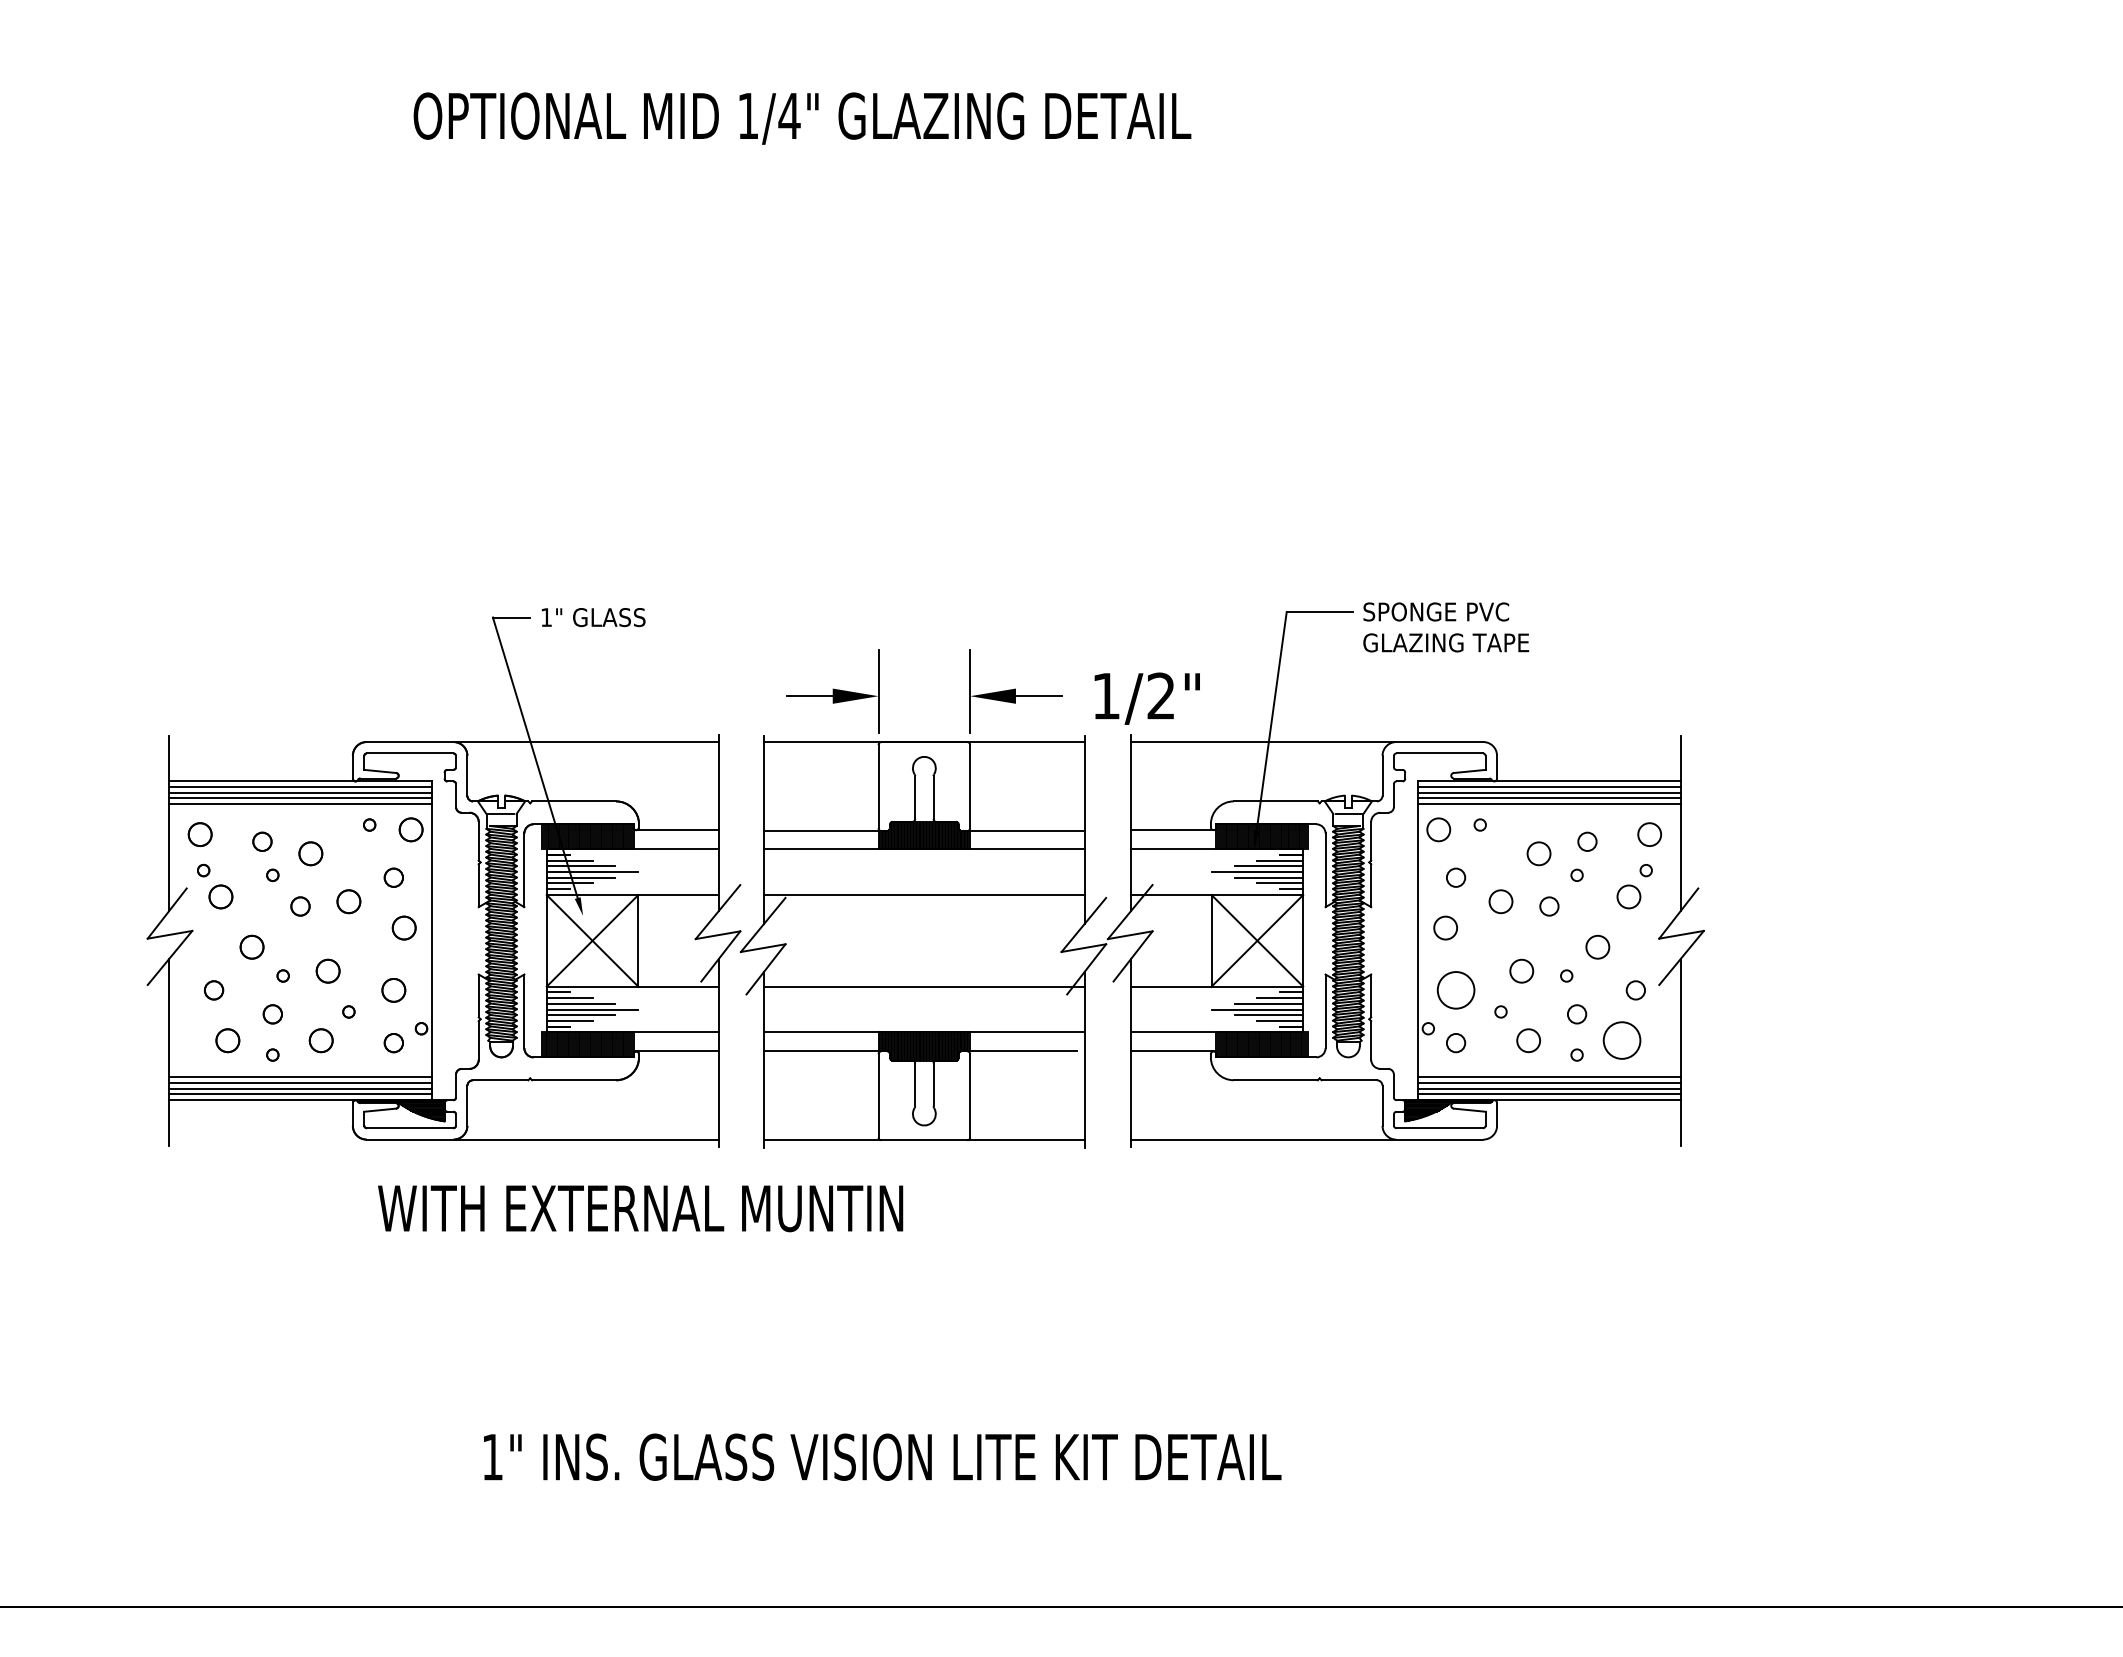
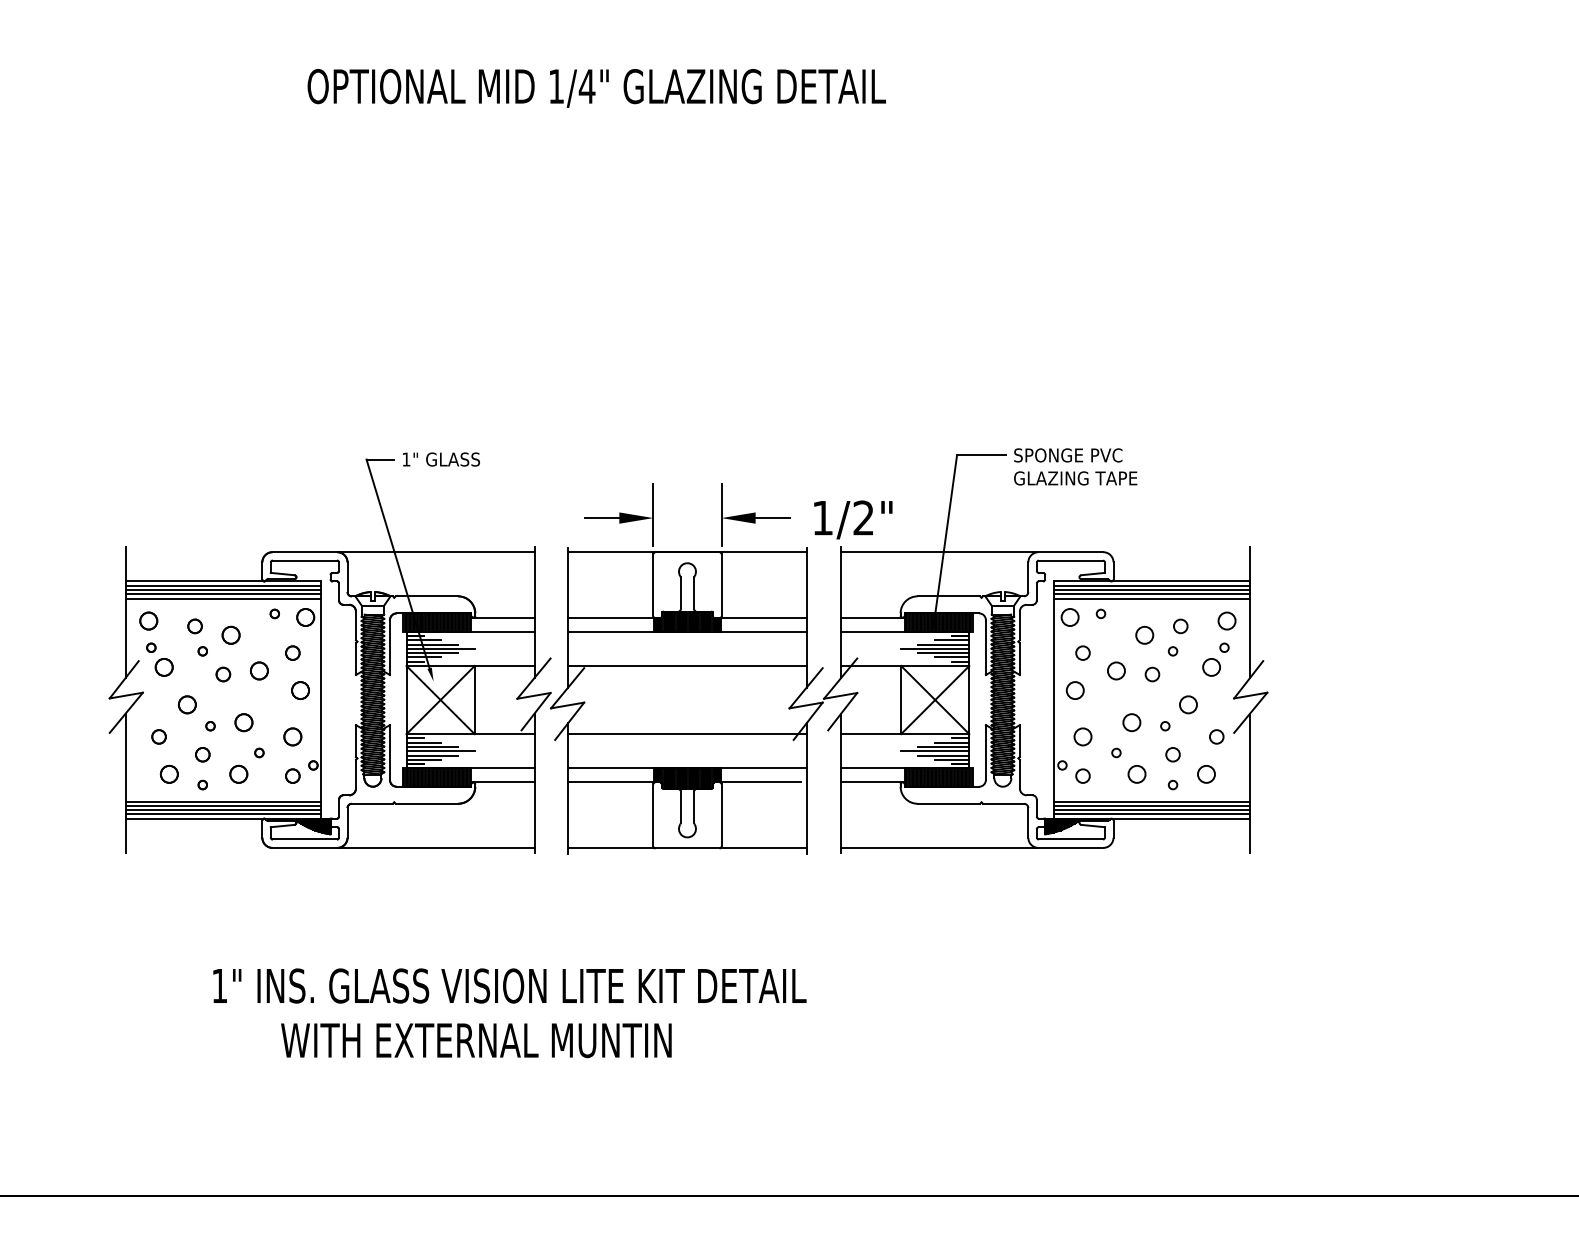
circle: (1455, 990) -> (1082, 737), size x0.62
circle: (1621, 1040) -> (1206, 774), size x0.62
text: (640, 1208) -> (476, 1040), moved
text: (882, 1456) -> (509, 985), moved

